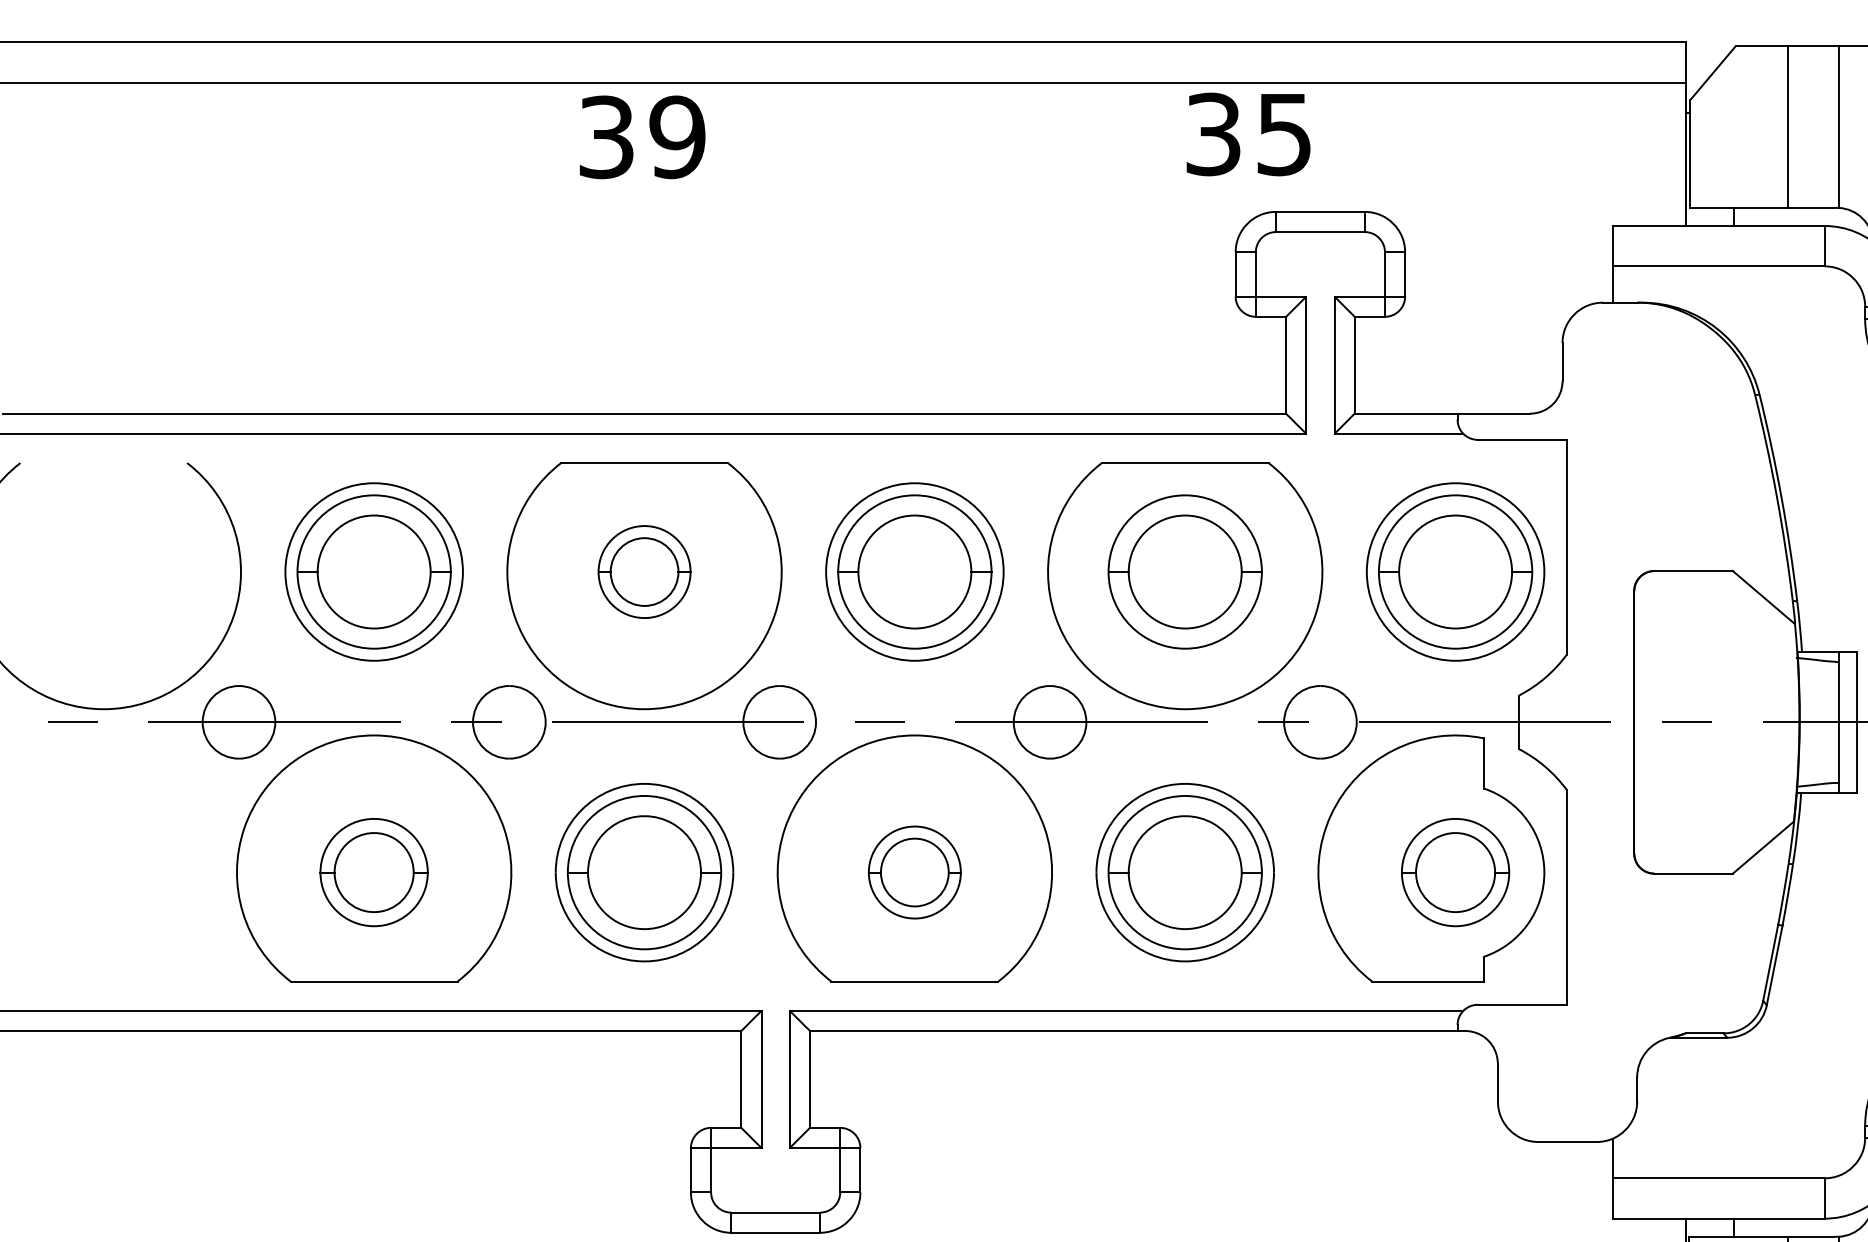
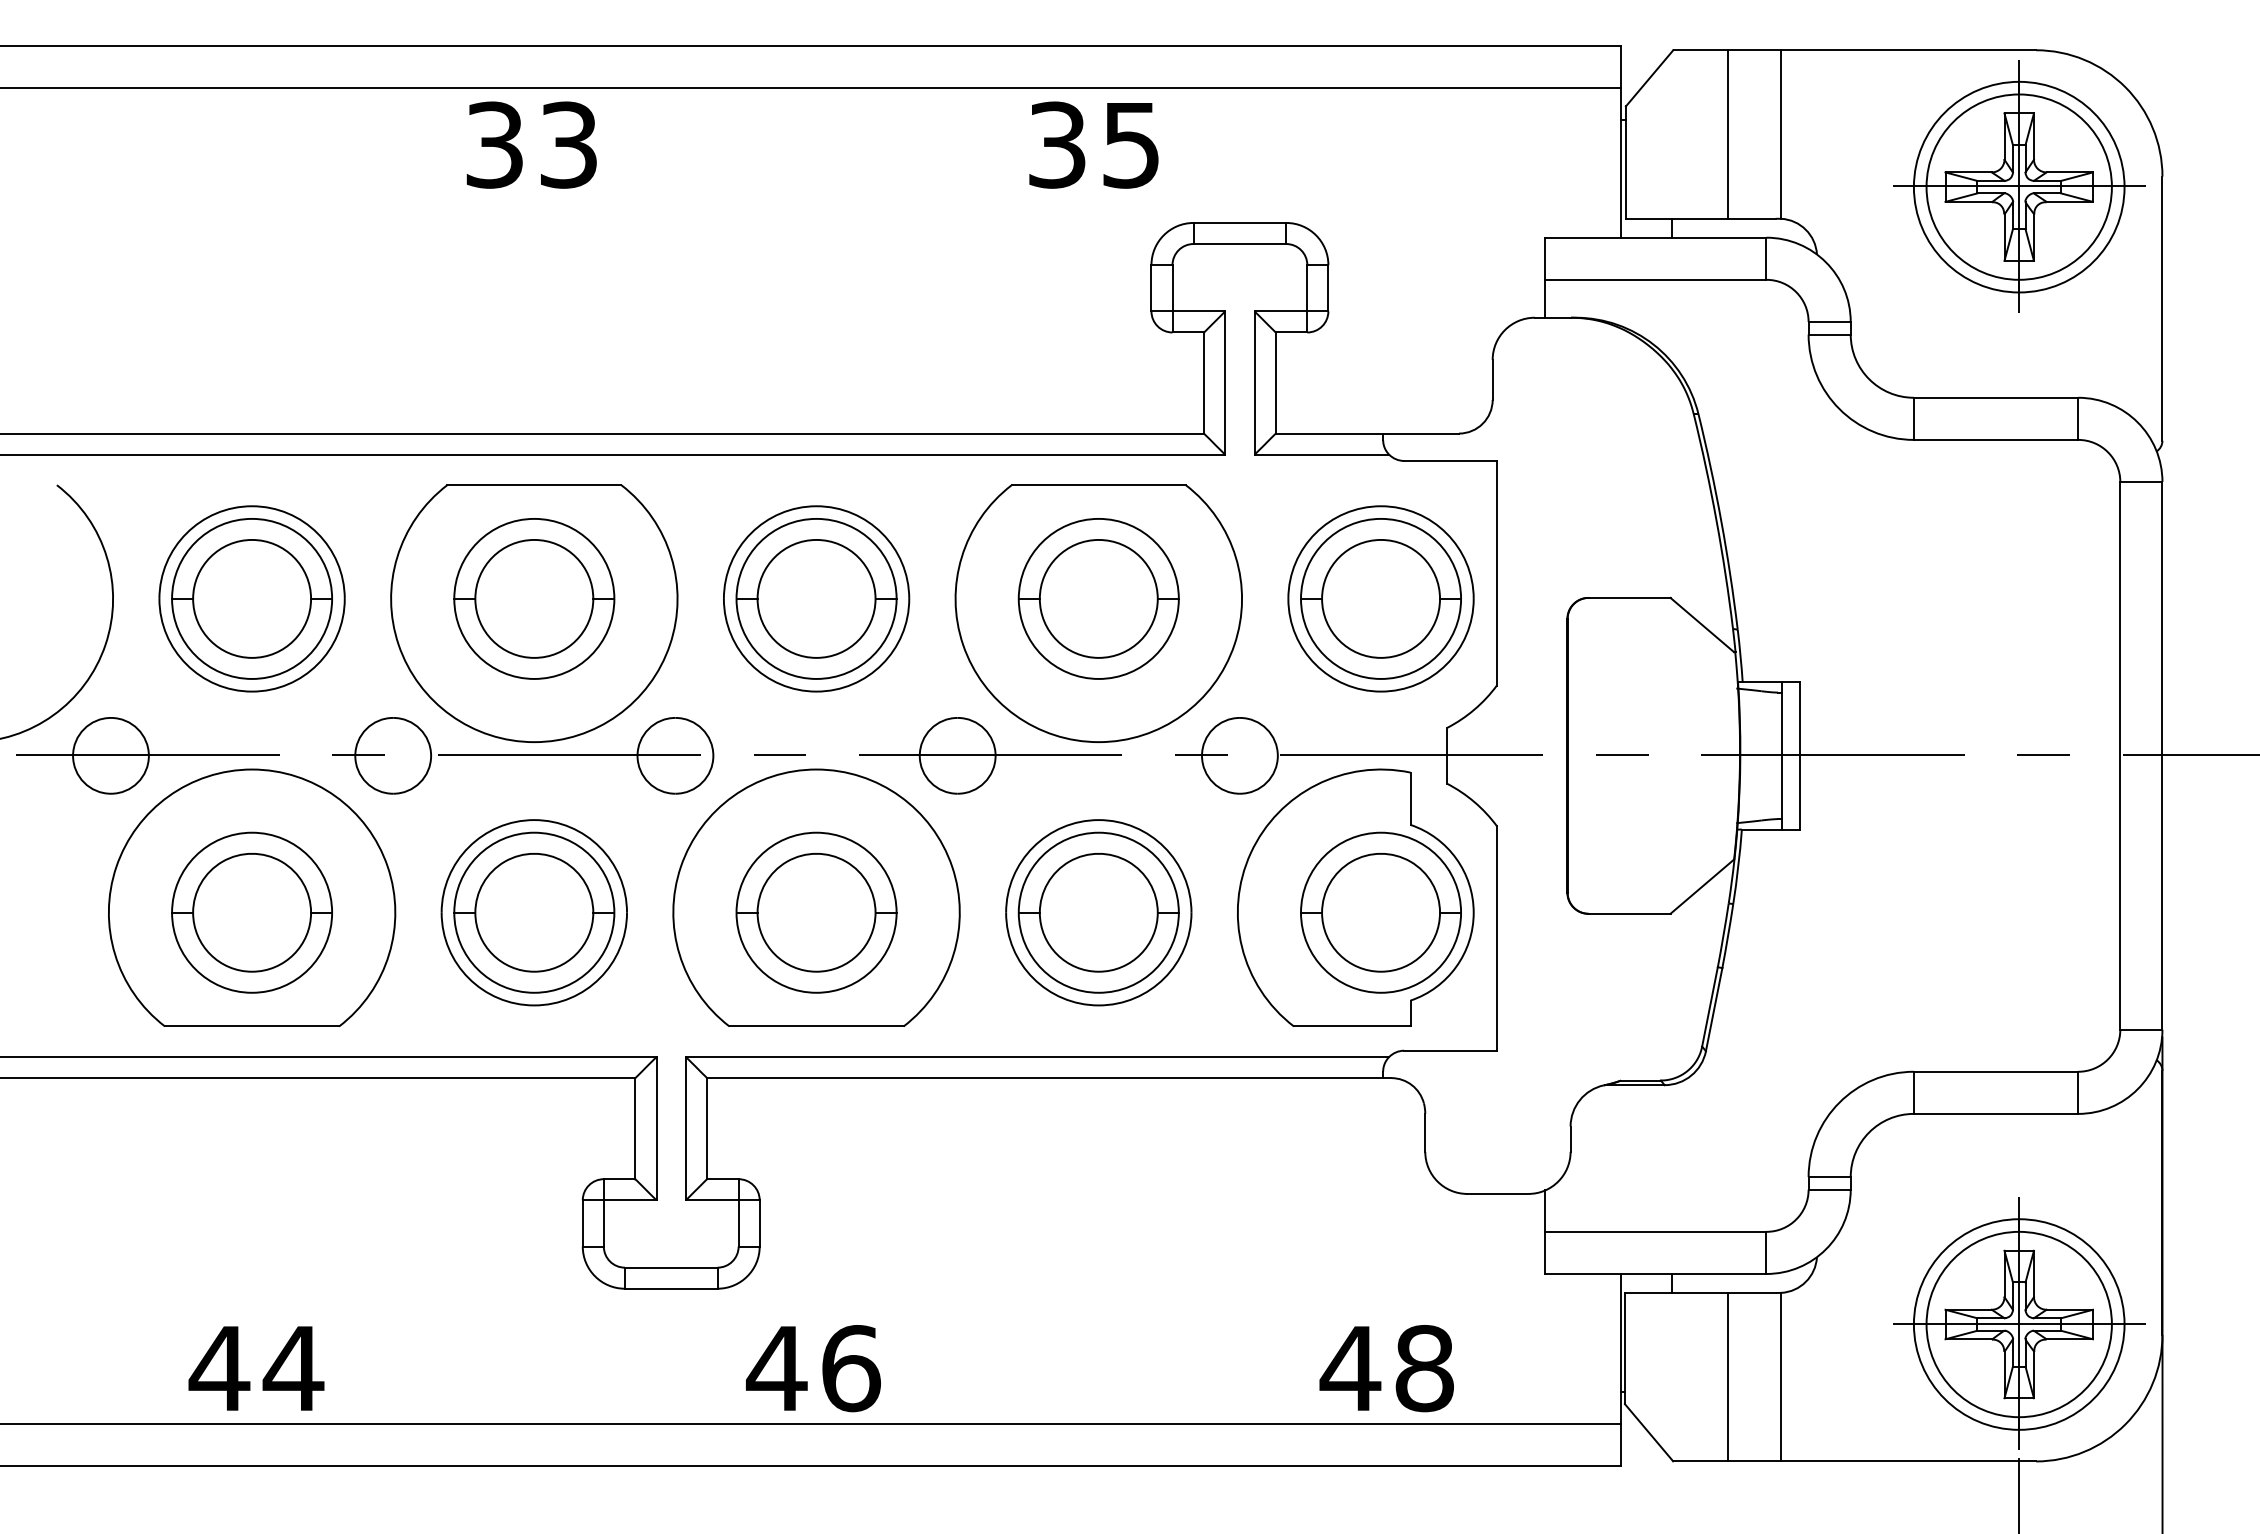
text: (1248, 133) -> (1093, 144), moved
text: (677, 136) -> (568, 144), 39 -> 33
part: (644, 571) -> (534, 598), size x1.67
part: (373, 872) -> (251, 912), size x1.43
part: (914, 872) -> (816, 912), size x1.67
part: (1455, 872) -> (1380, 912), size x1.43

